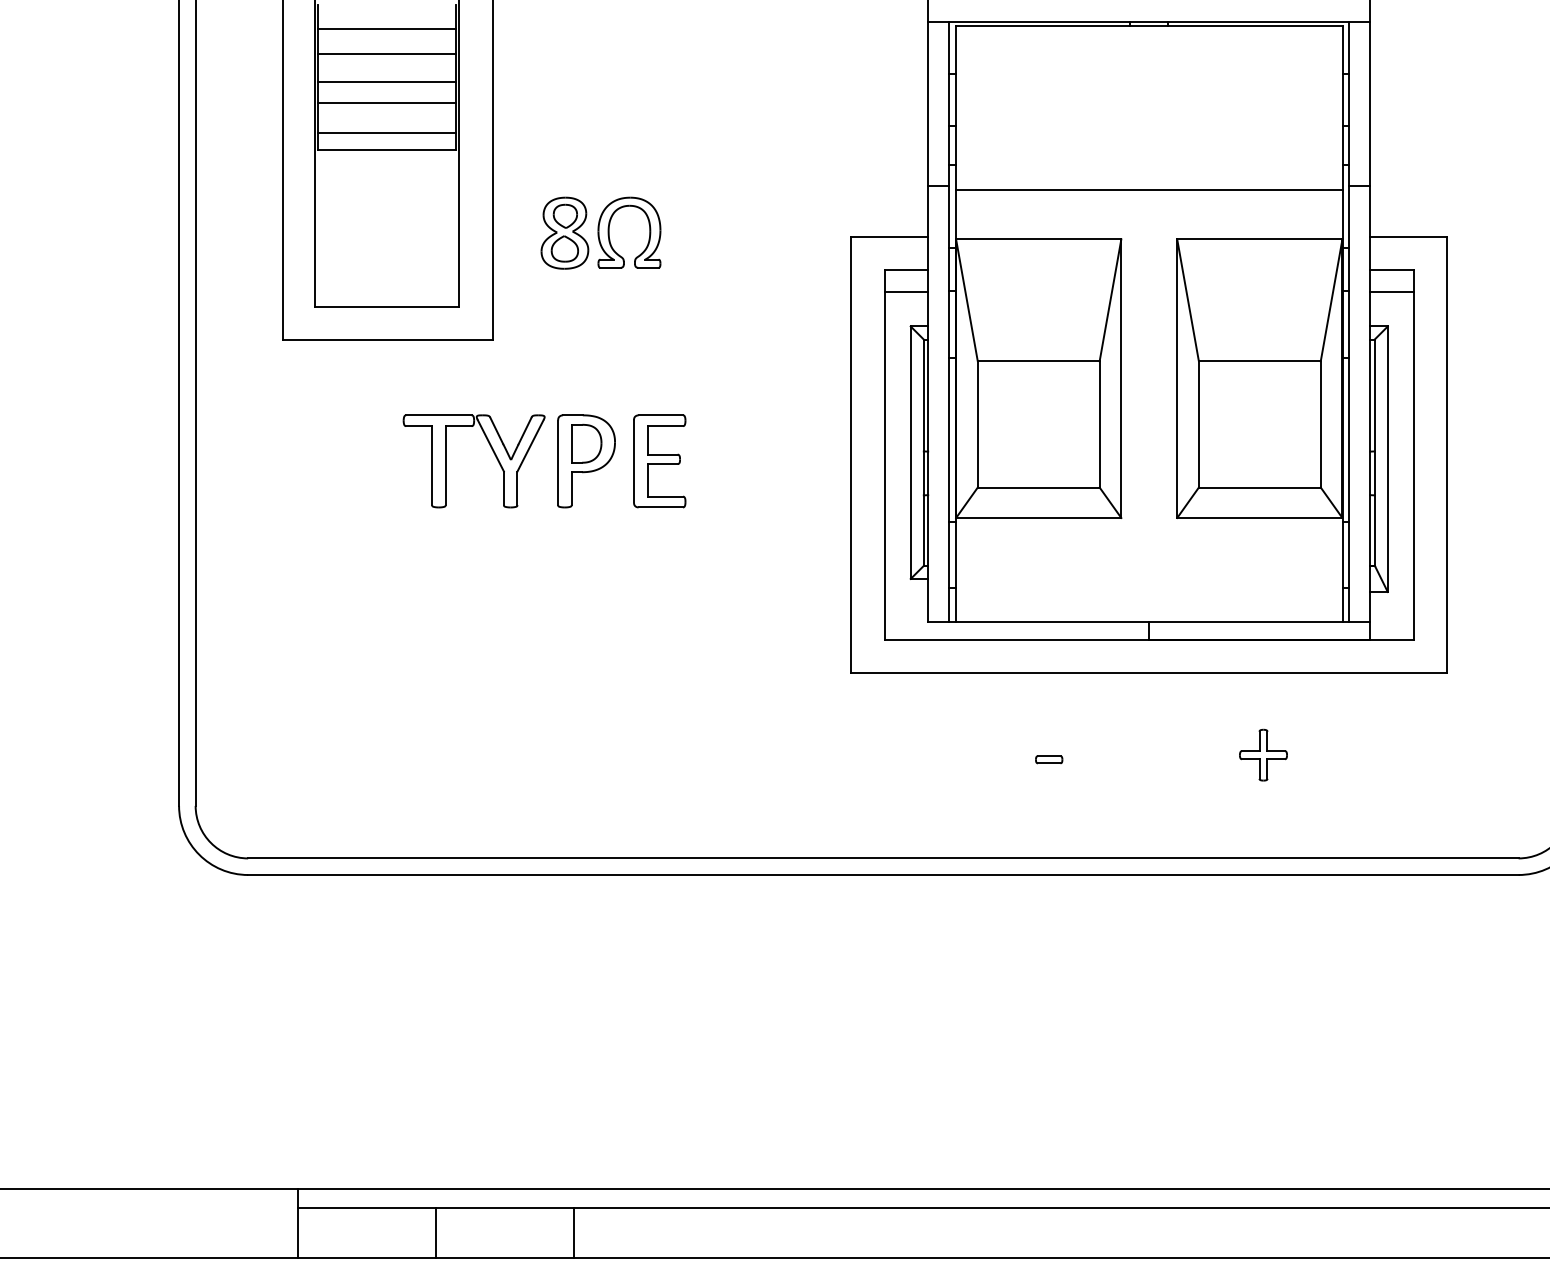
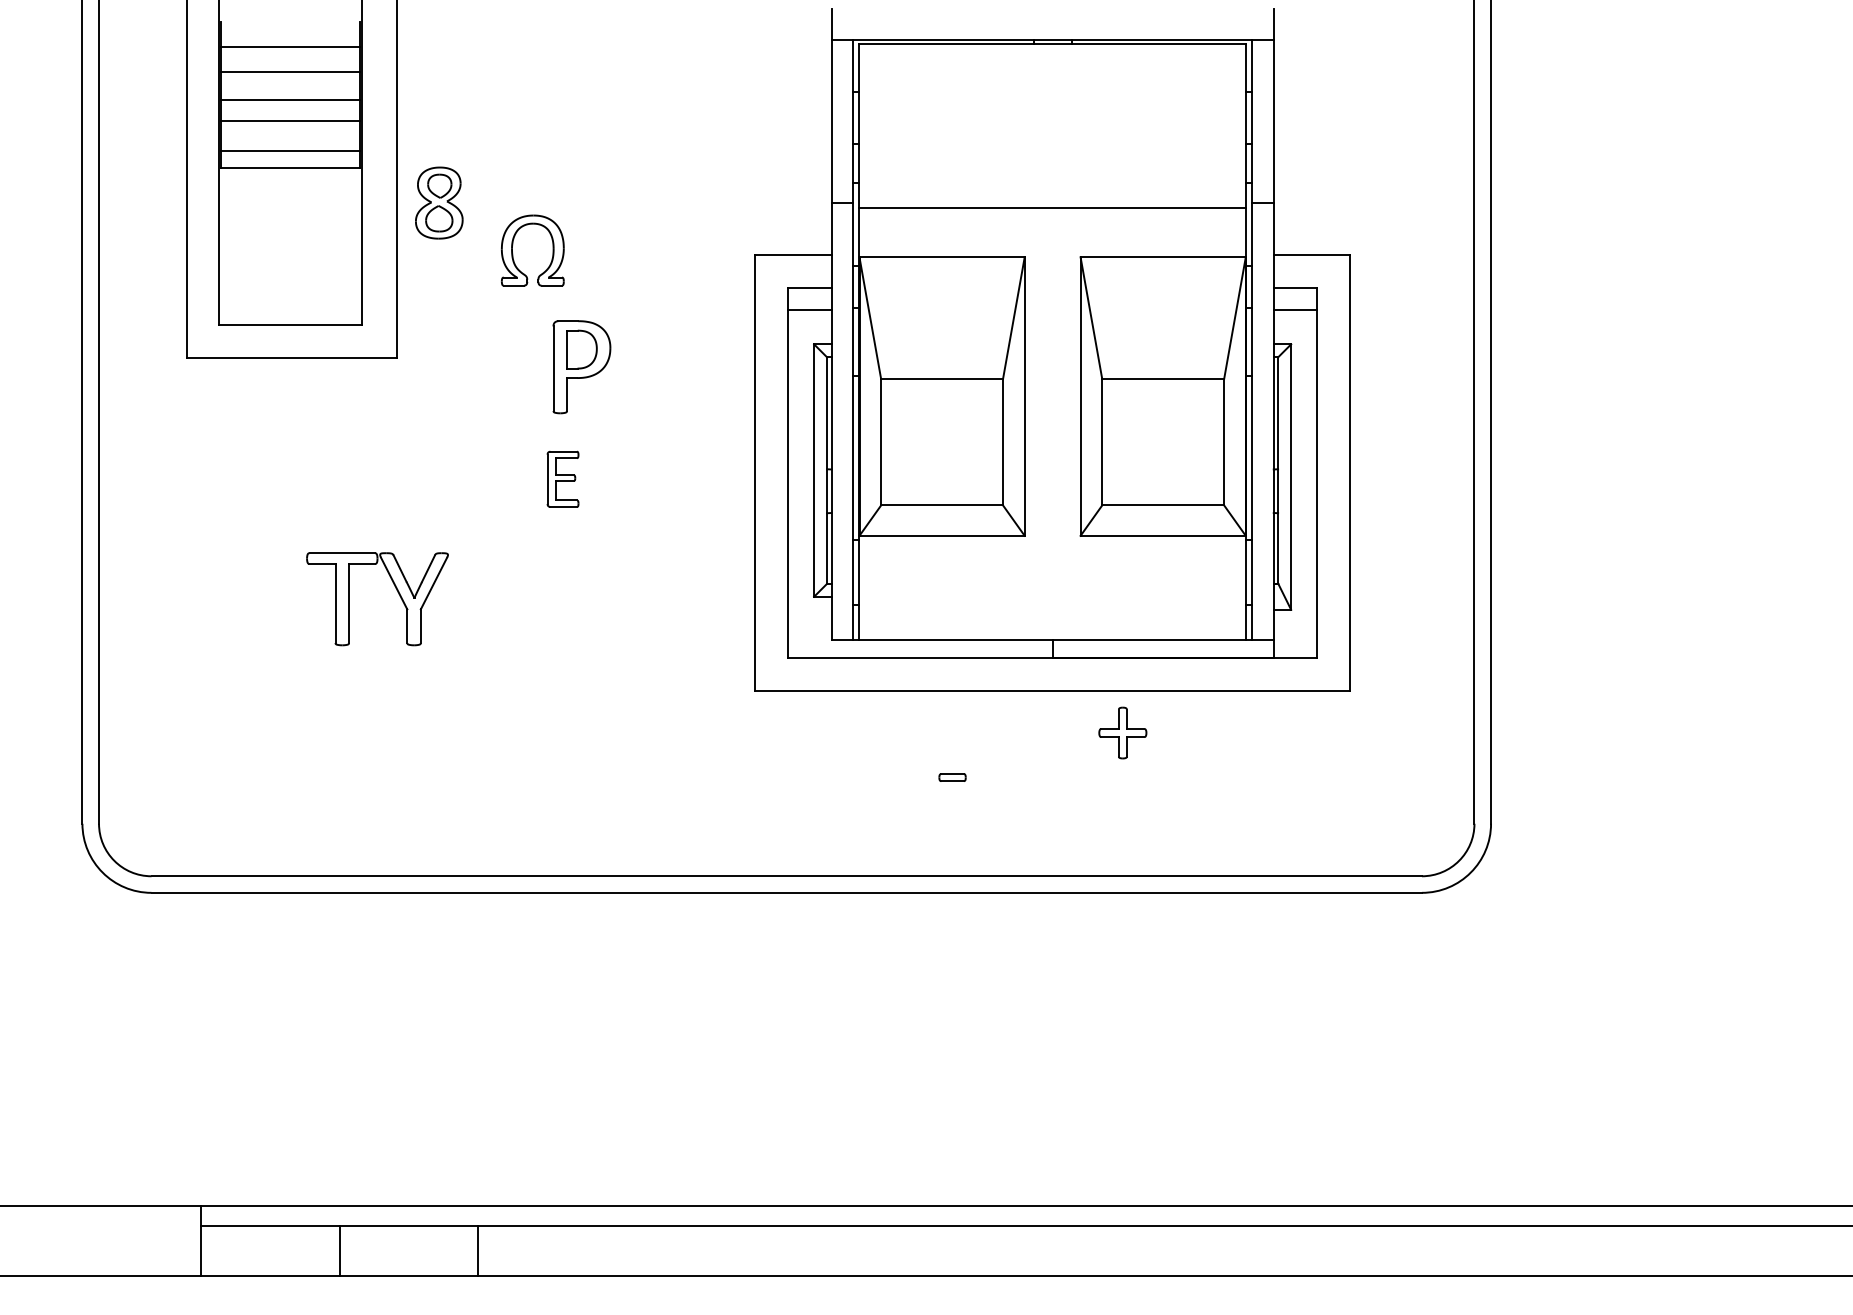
part: (565, 232) -> (439, 202), moved
part: (493, 452) -> (396, 590), moved
part: (586, 461) -> (581, 367), moved
part: (659, 461) -> (562, 479), size x0.6
part: (1263, 754) -> (1122, 732), moved

